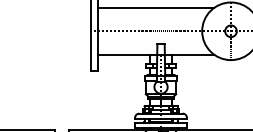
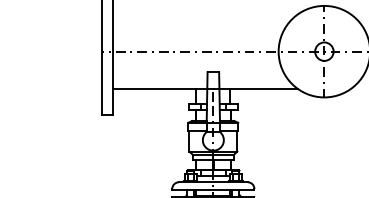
line: (155, 7) -> (204, 13), removed

